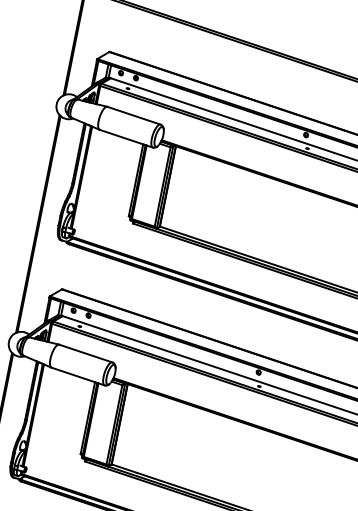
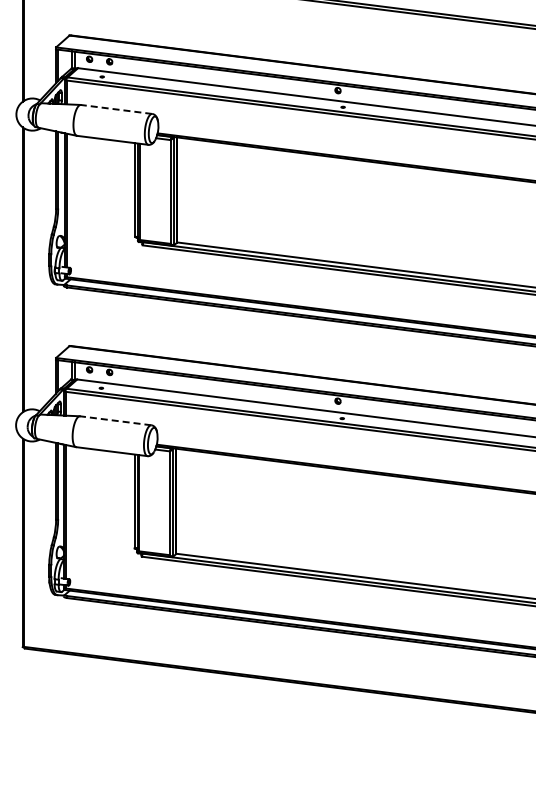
line: (133, 115) -> (116, 109), solid -> dashed
line: (85, 353) -> (115, 420), solid -> dashed

